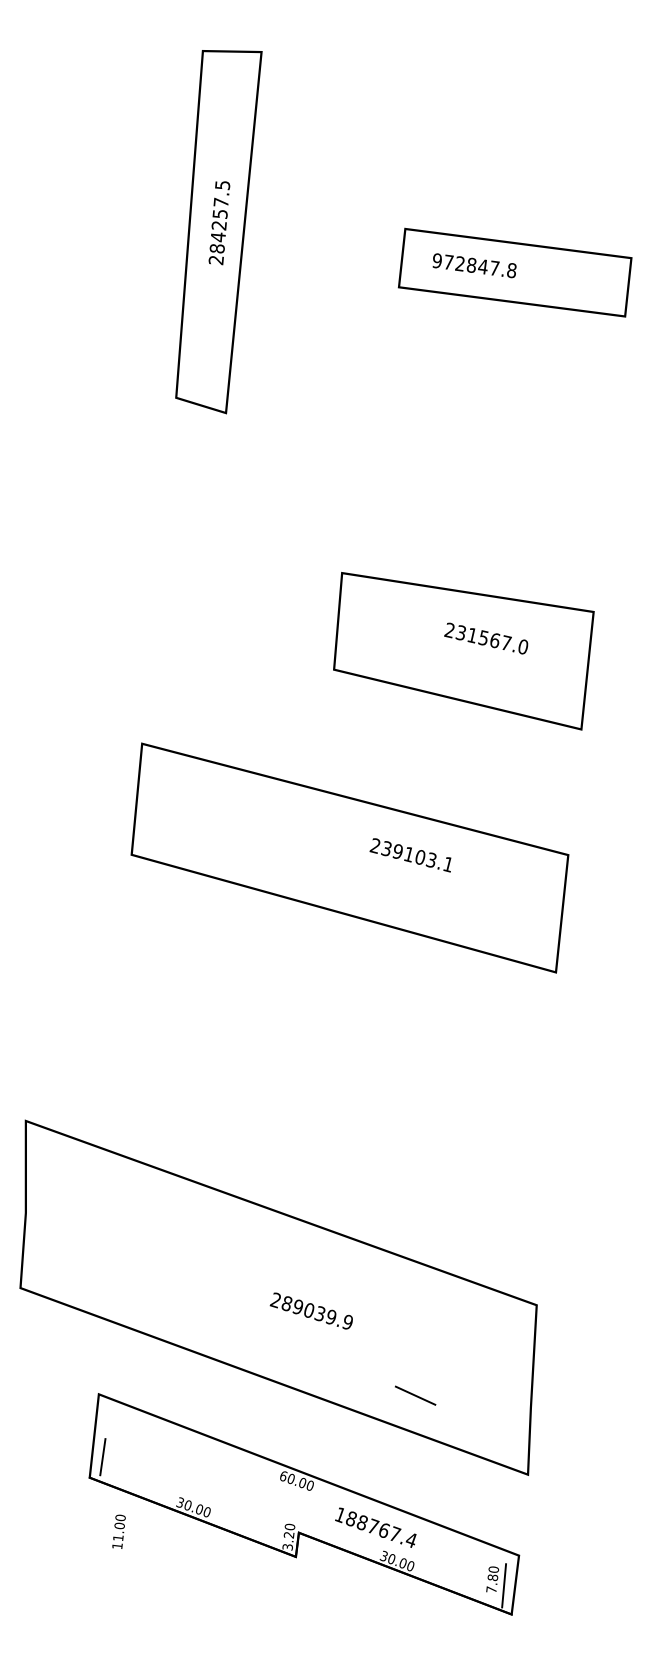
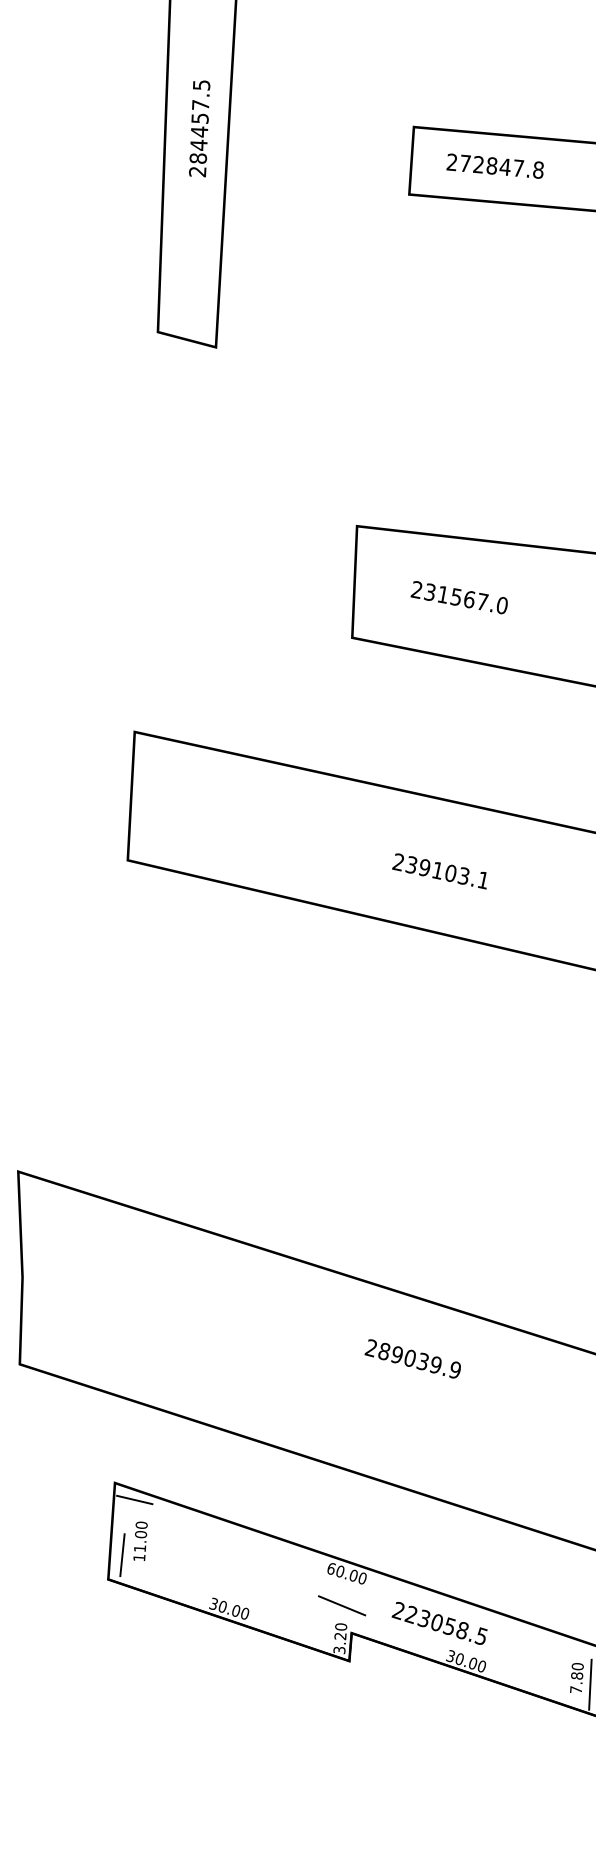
text: (218, 225) -> (198, 131), 284257.5 -> 284457.5
text: (436, 260) -> (451, 161), 972847.8 -> 272847.8
text: (486, 638) -> (459, 597), moved
text: (410, 855) -> (439, 871), moved
text: (310, 1310) -> (411, 1358), moved
line: (415, 1395) -> (342, 1605), moved
line: (115, 1409) -> (134, 1499), added
text: (375, 1527) -> (439, 1623), 188767.4 -> 223058.5
text: (118, 1531) -> (139, 1541), moved

